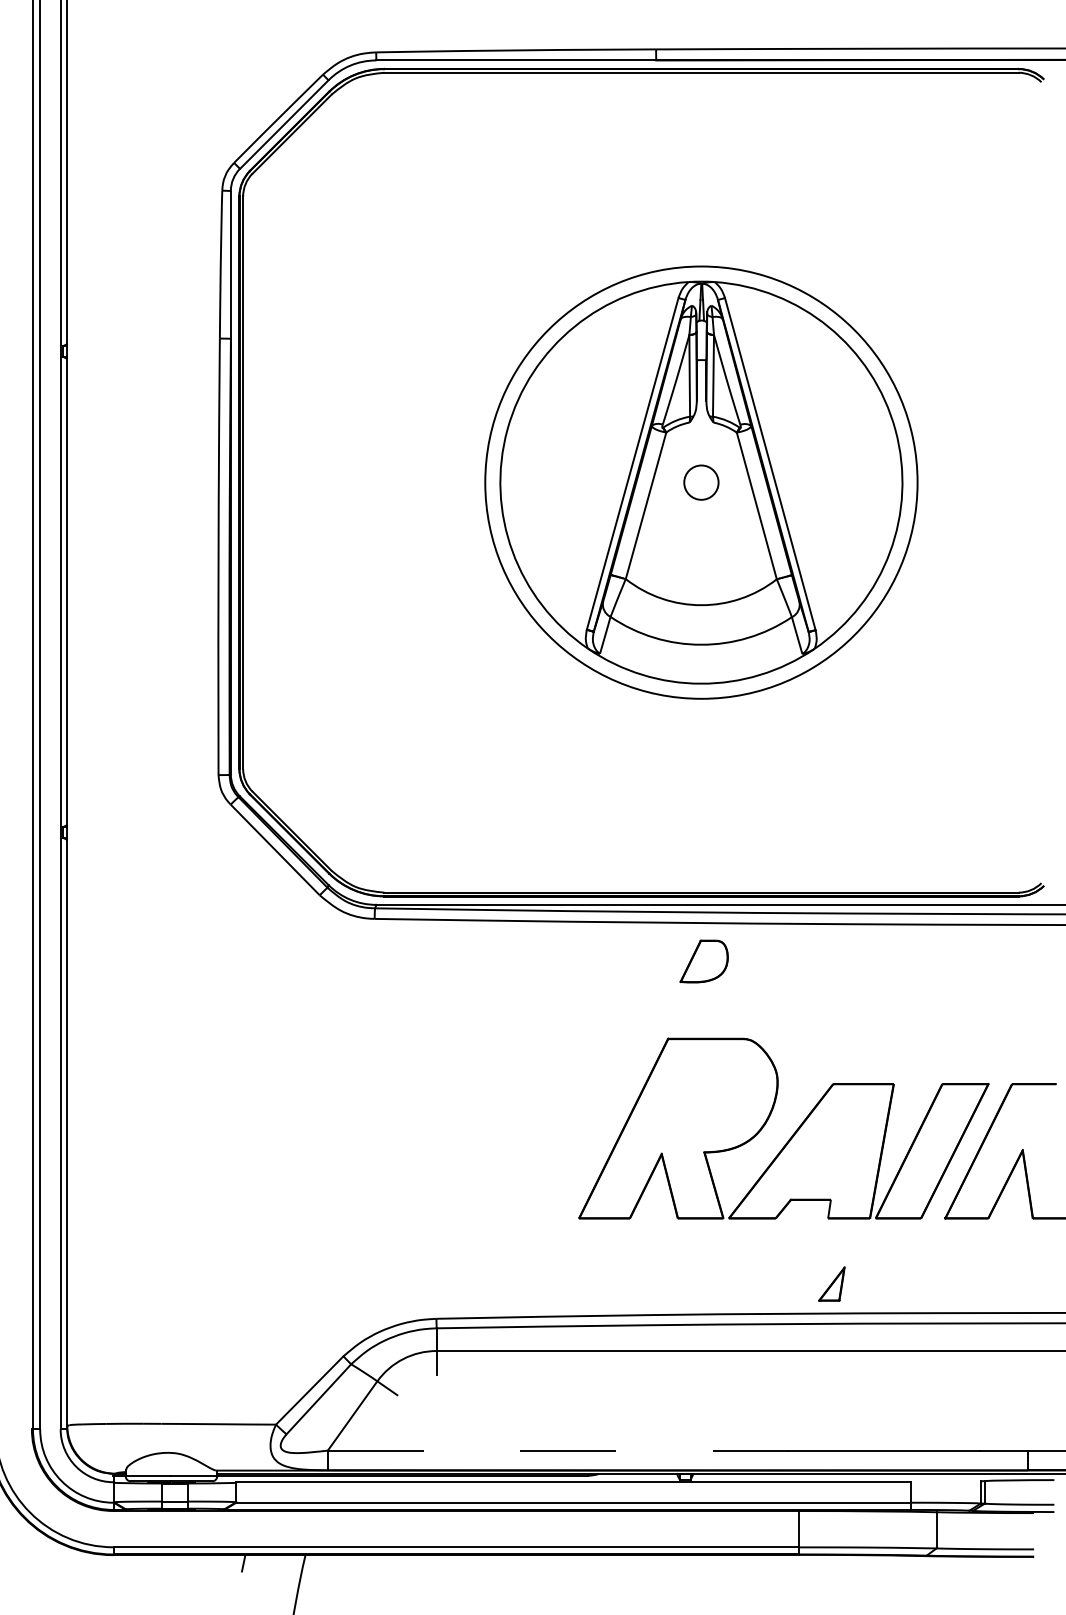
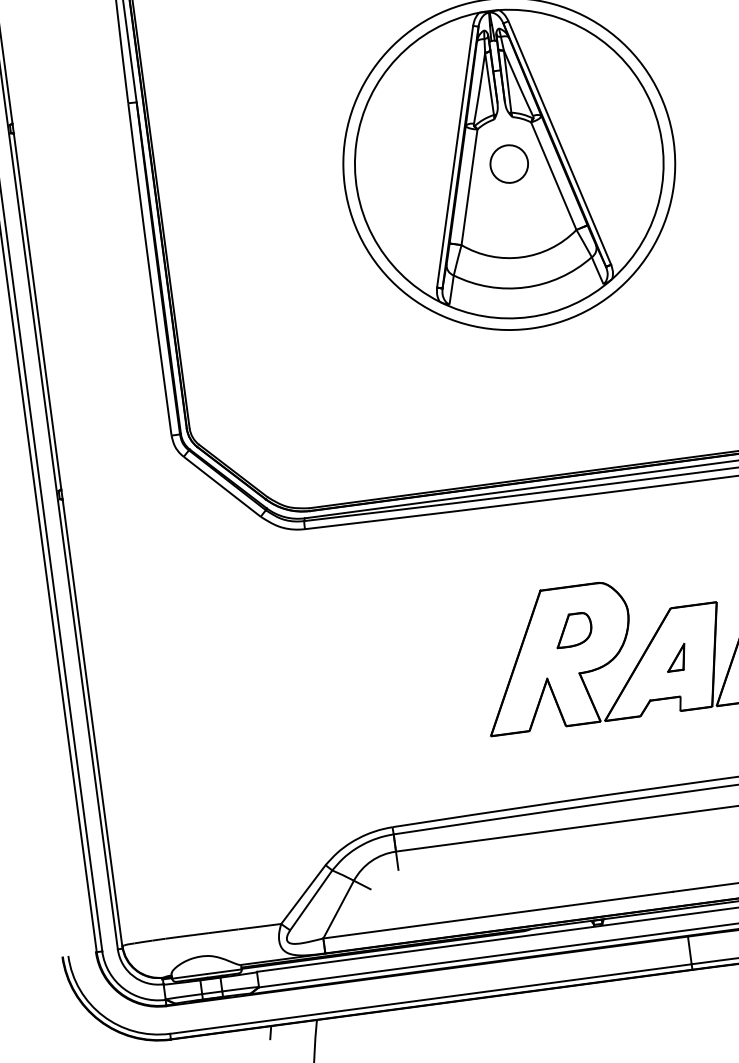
circle: (700, 482) -> (508, 164), size x1.43
part: (703, 961) -> (573, 630), moved
part: (831, 1283) -> (675, 657), moved
line: (557, 1450) -> (498, 915), dashed -> solid

